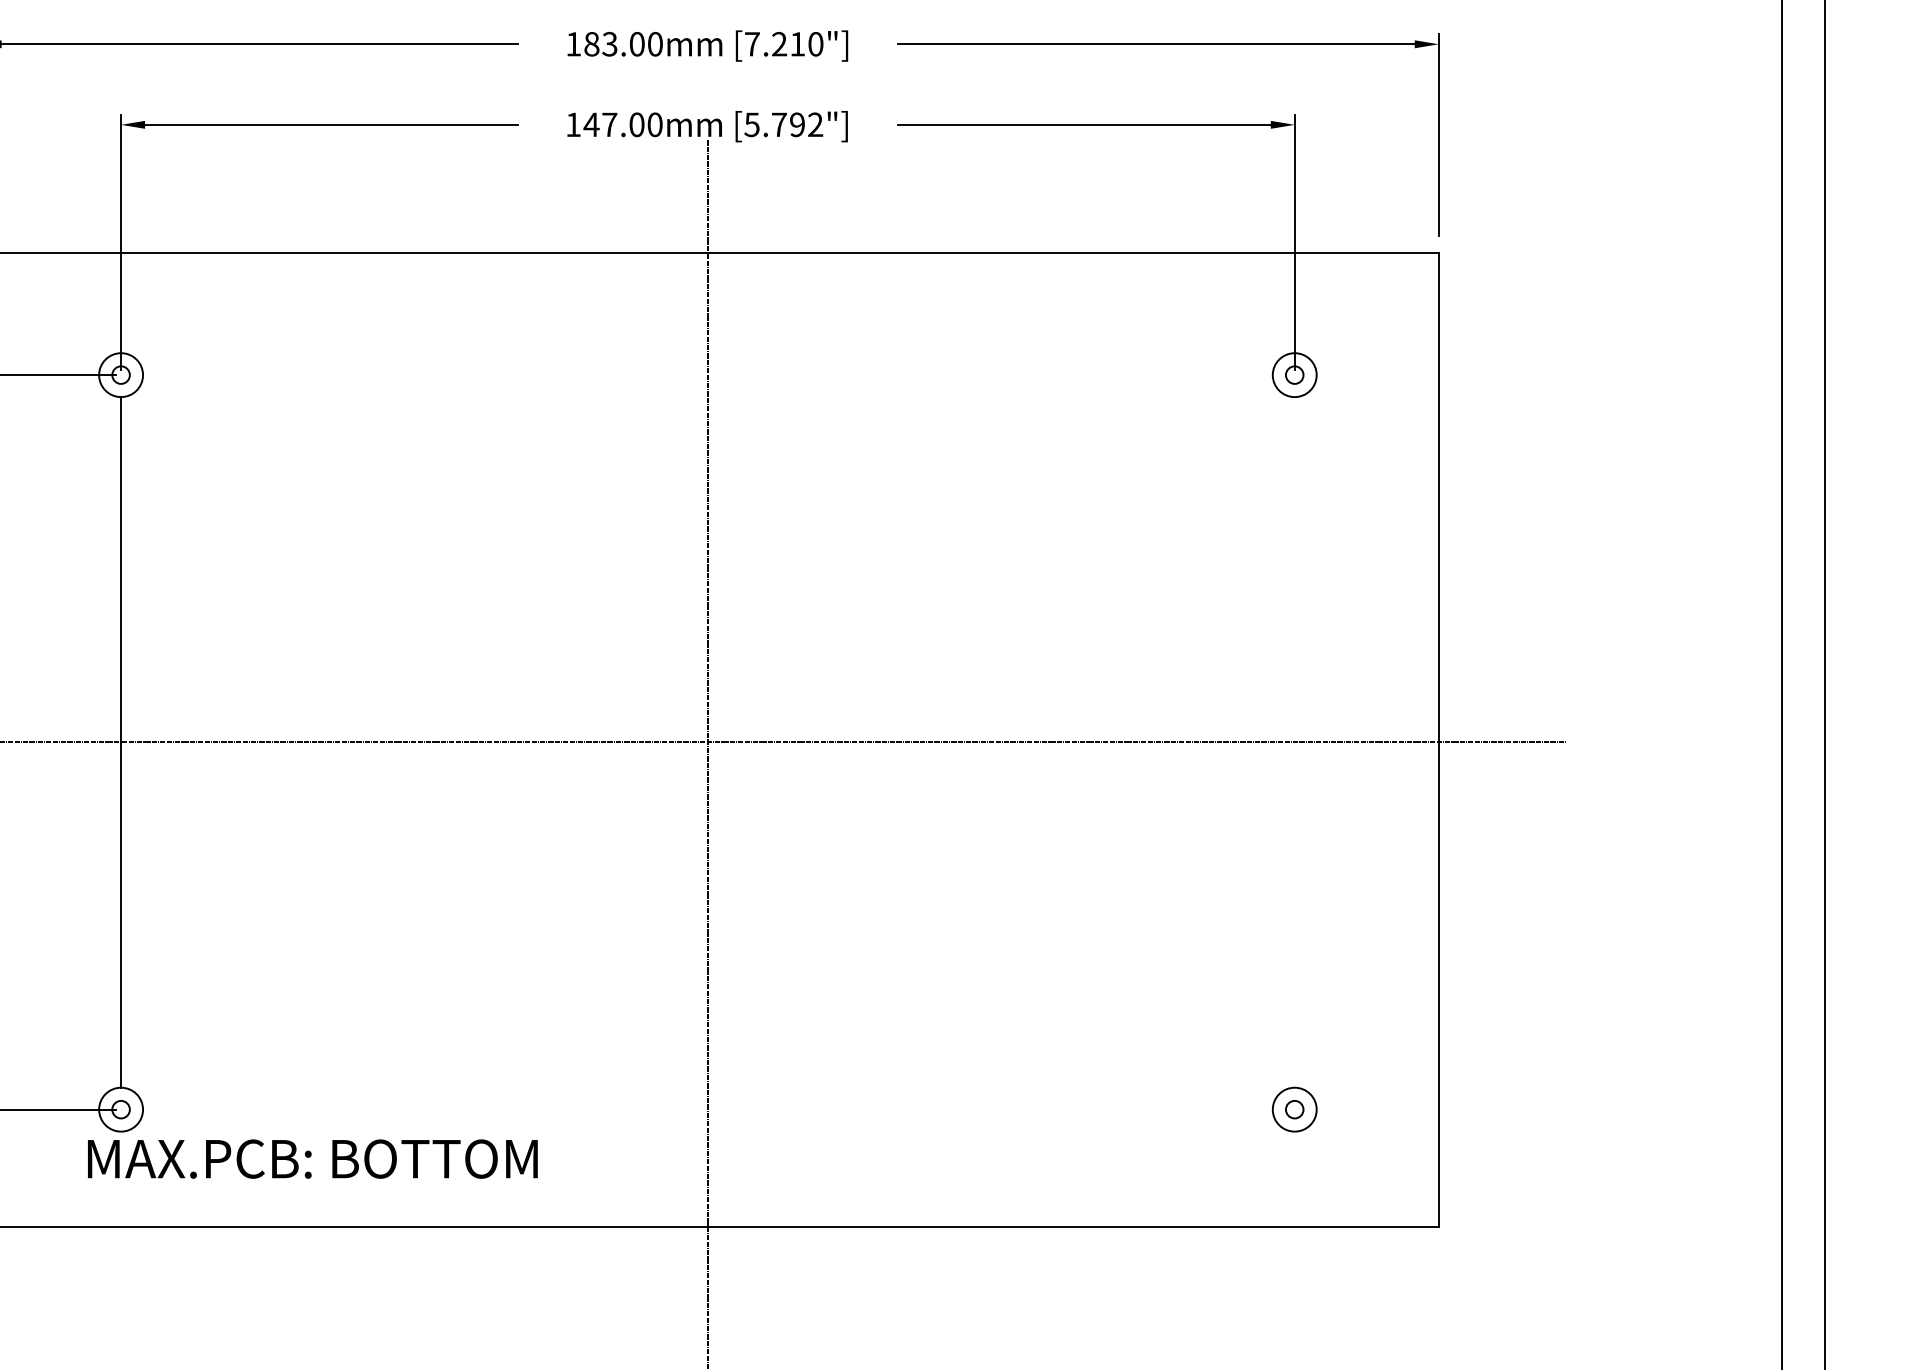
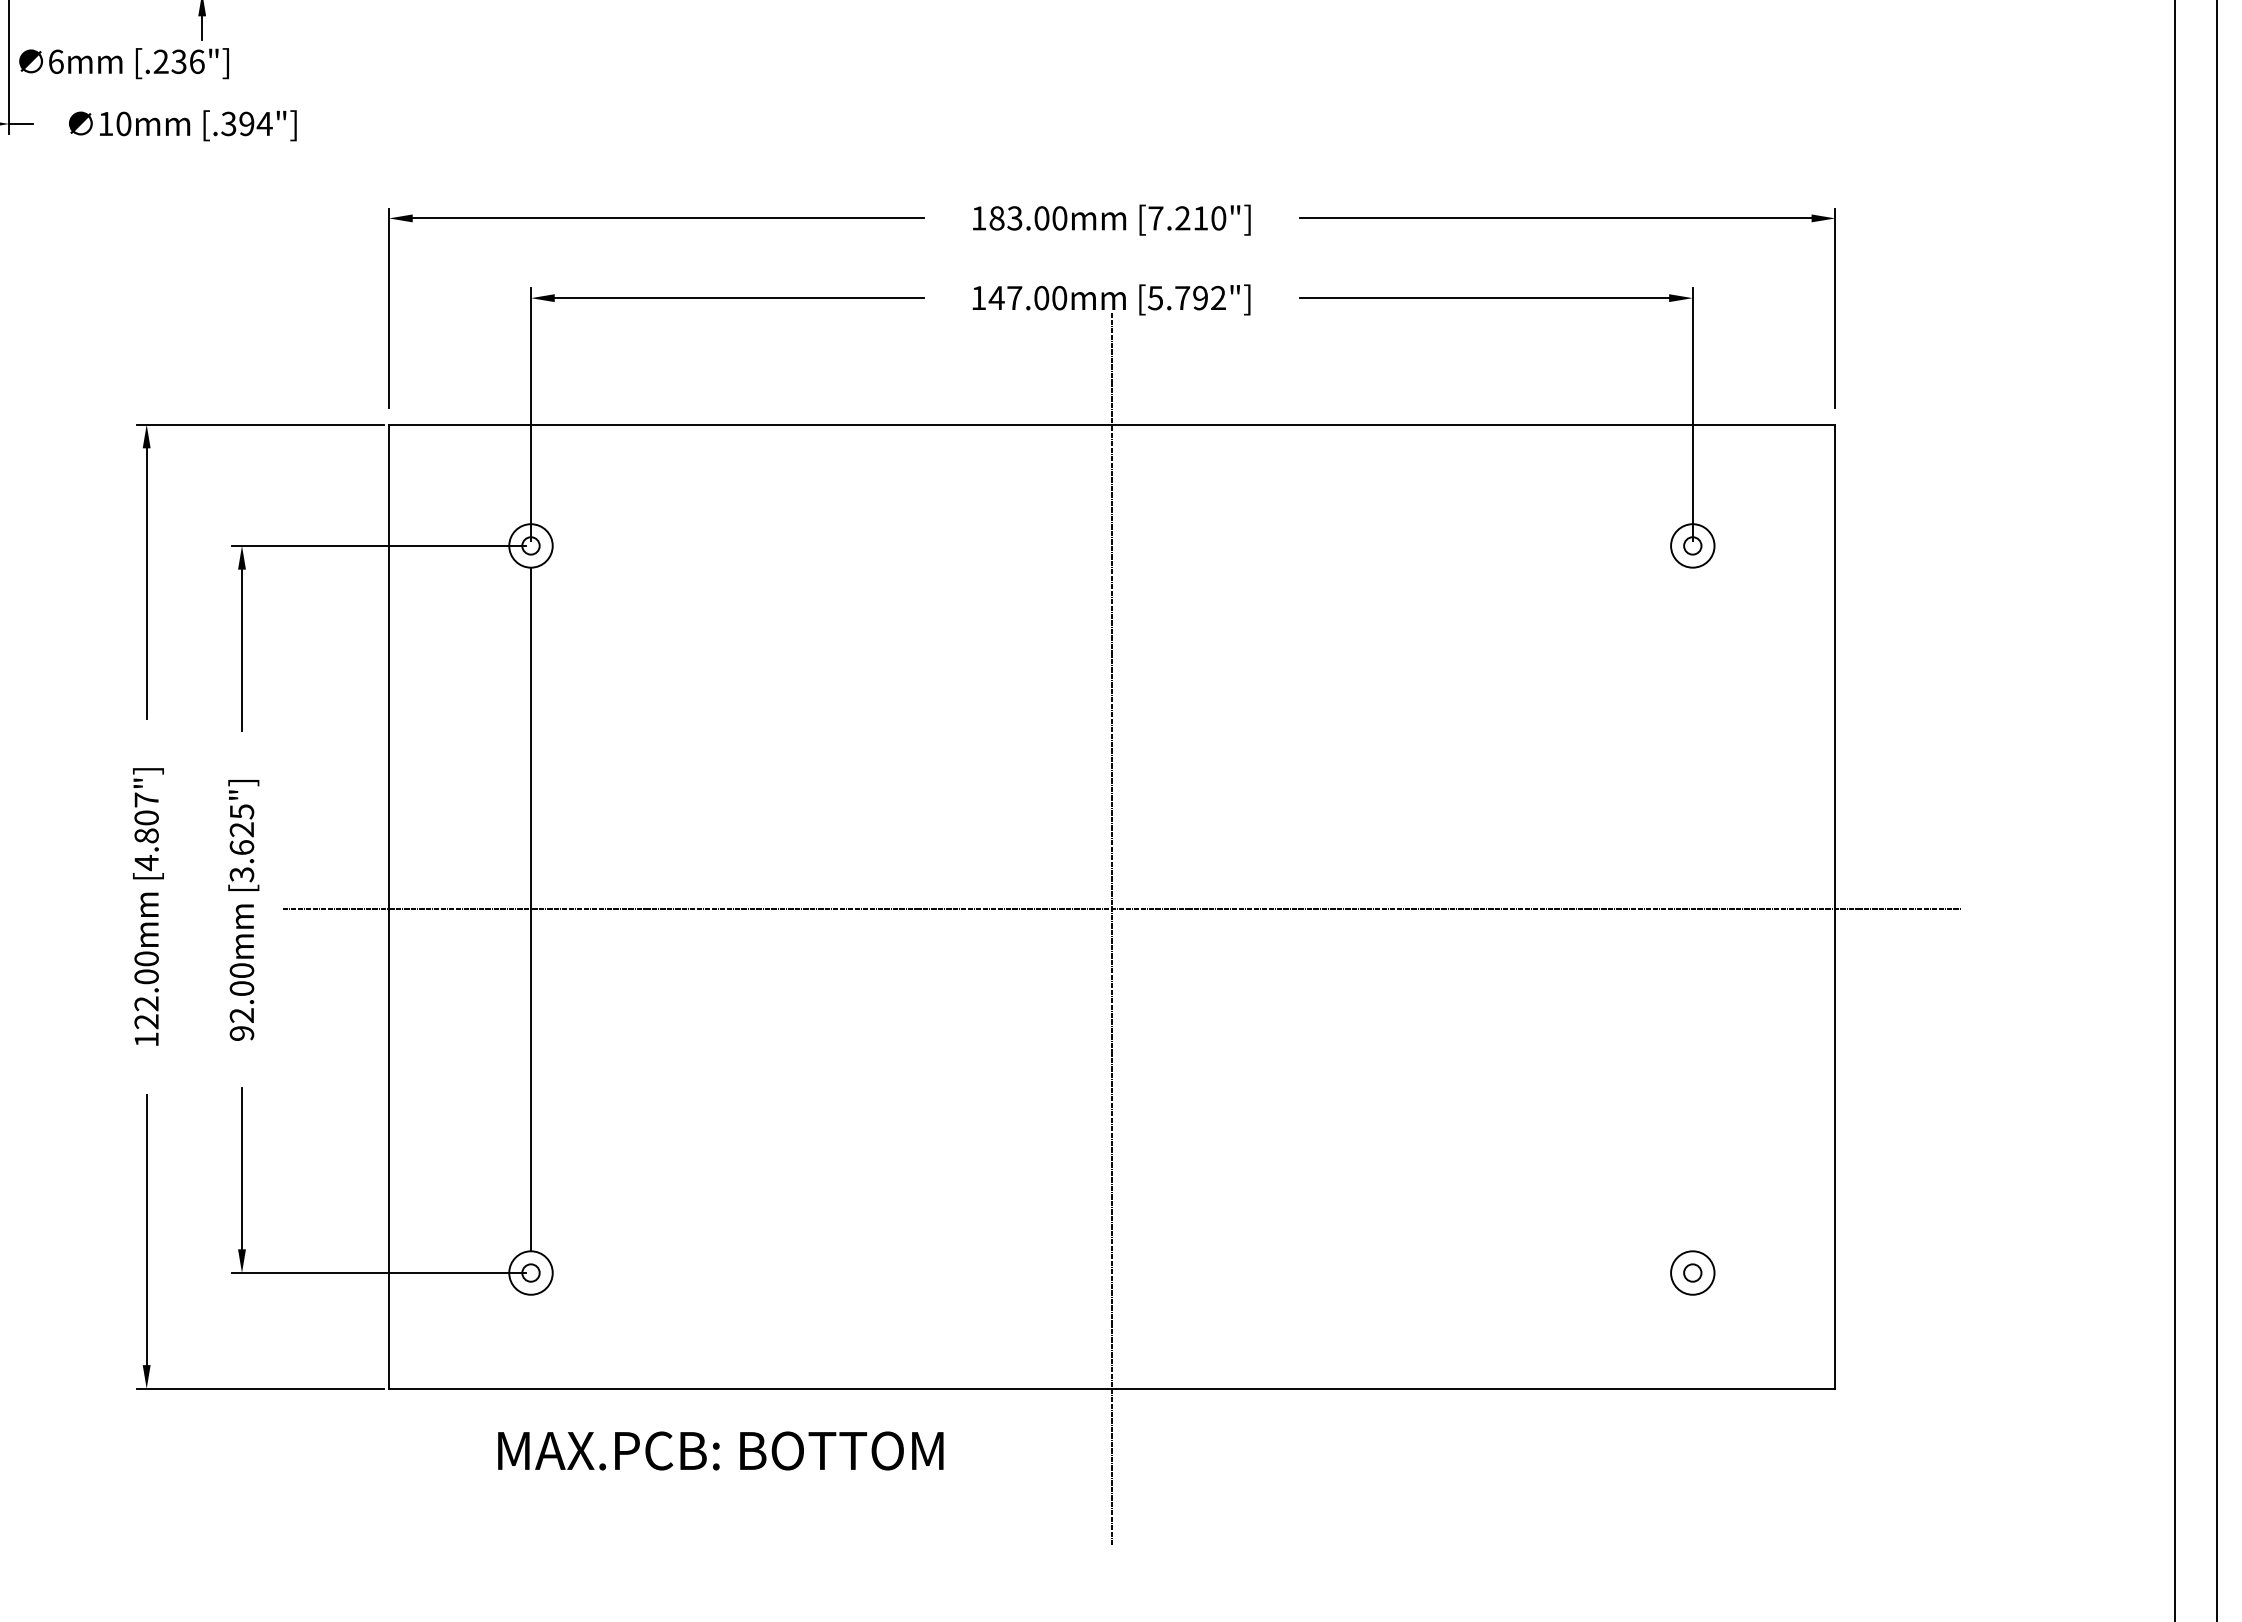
text: (312, 1158) -> (720, 1450), moved

